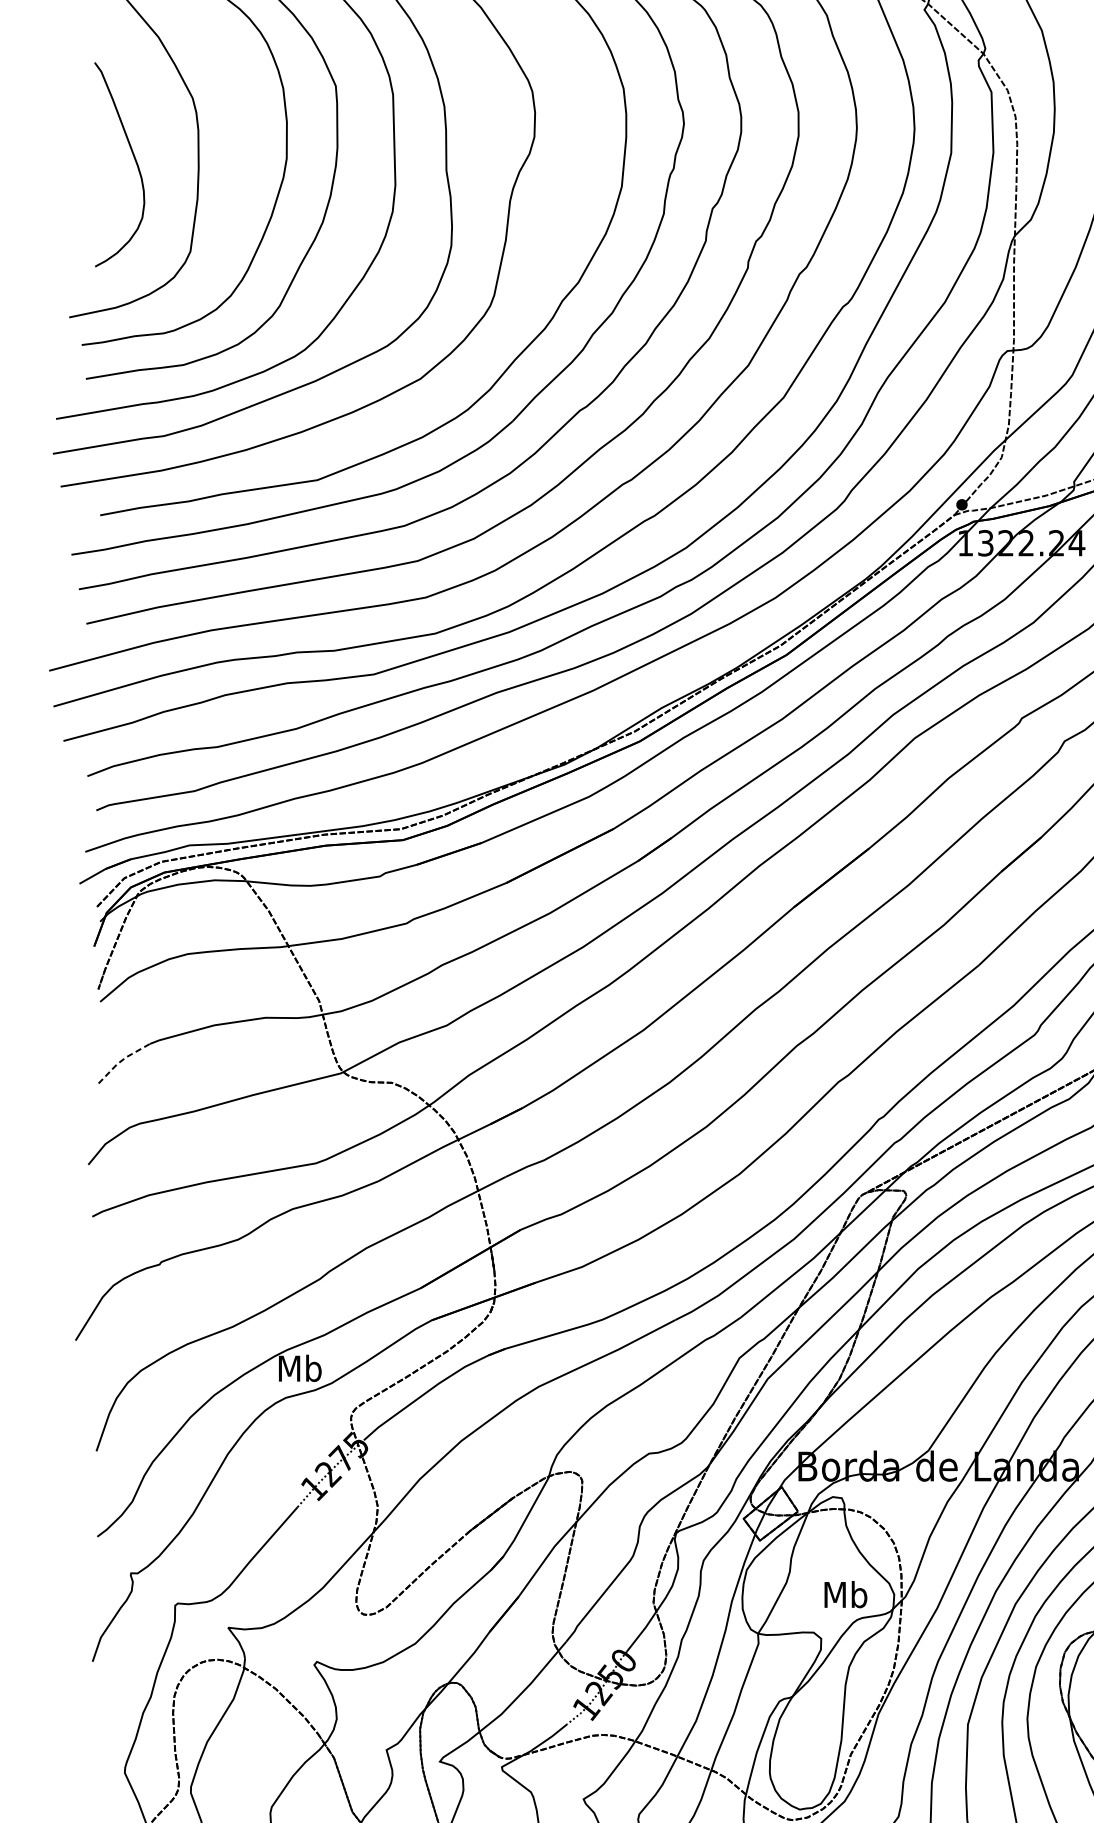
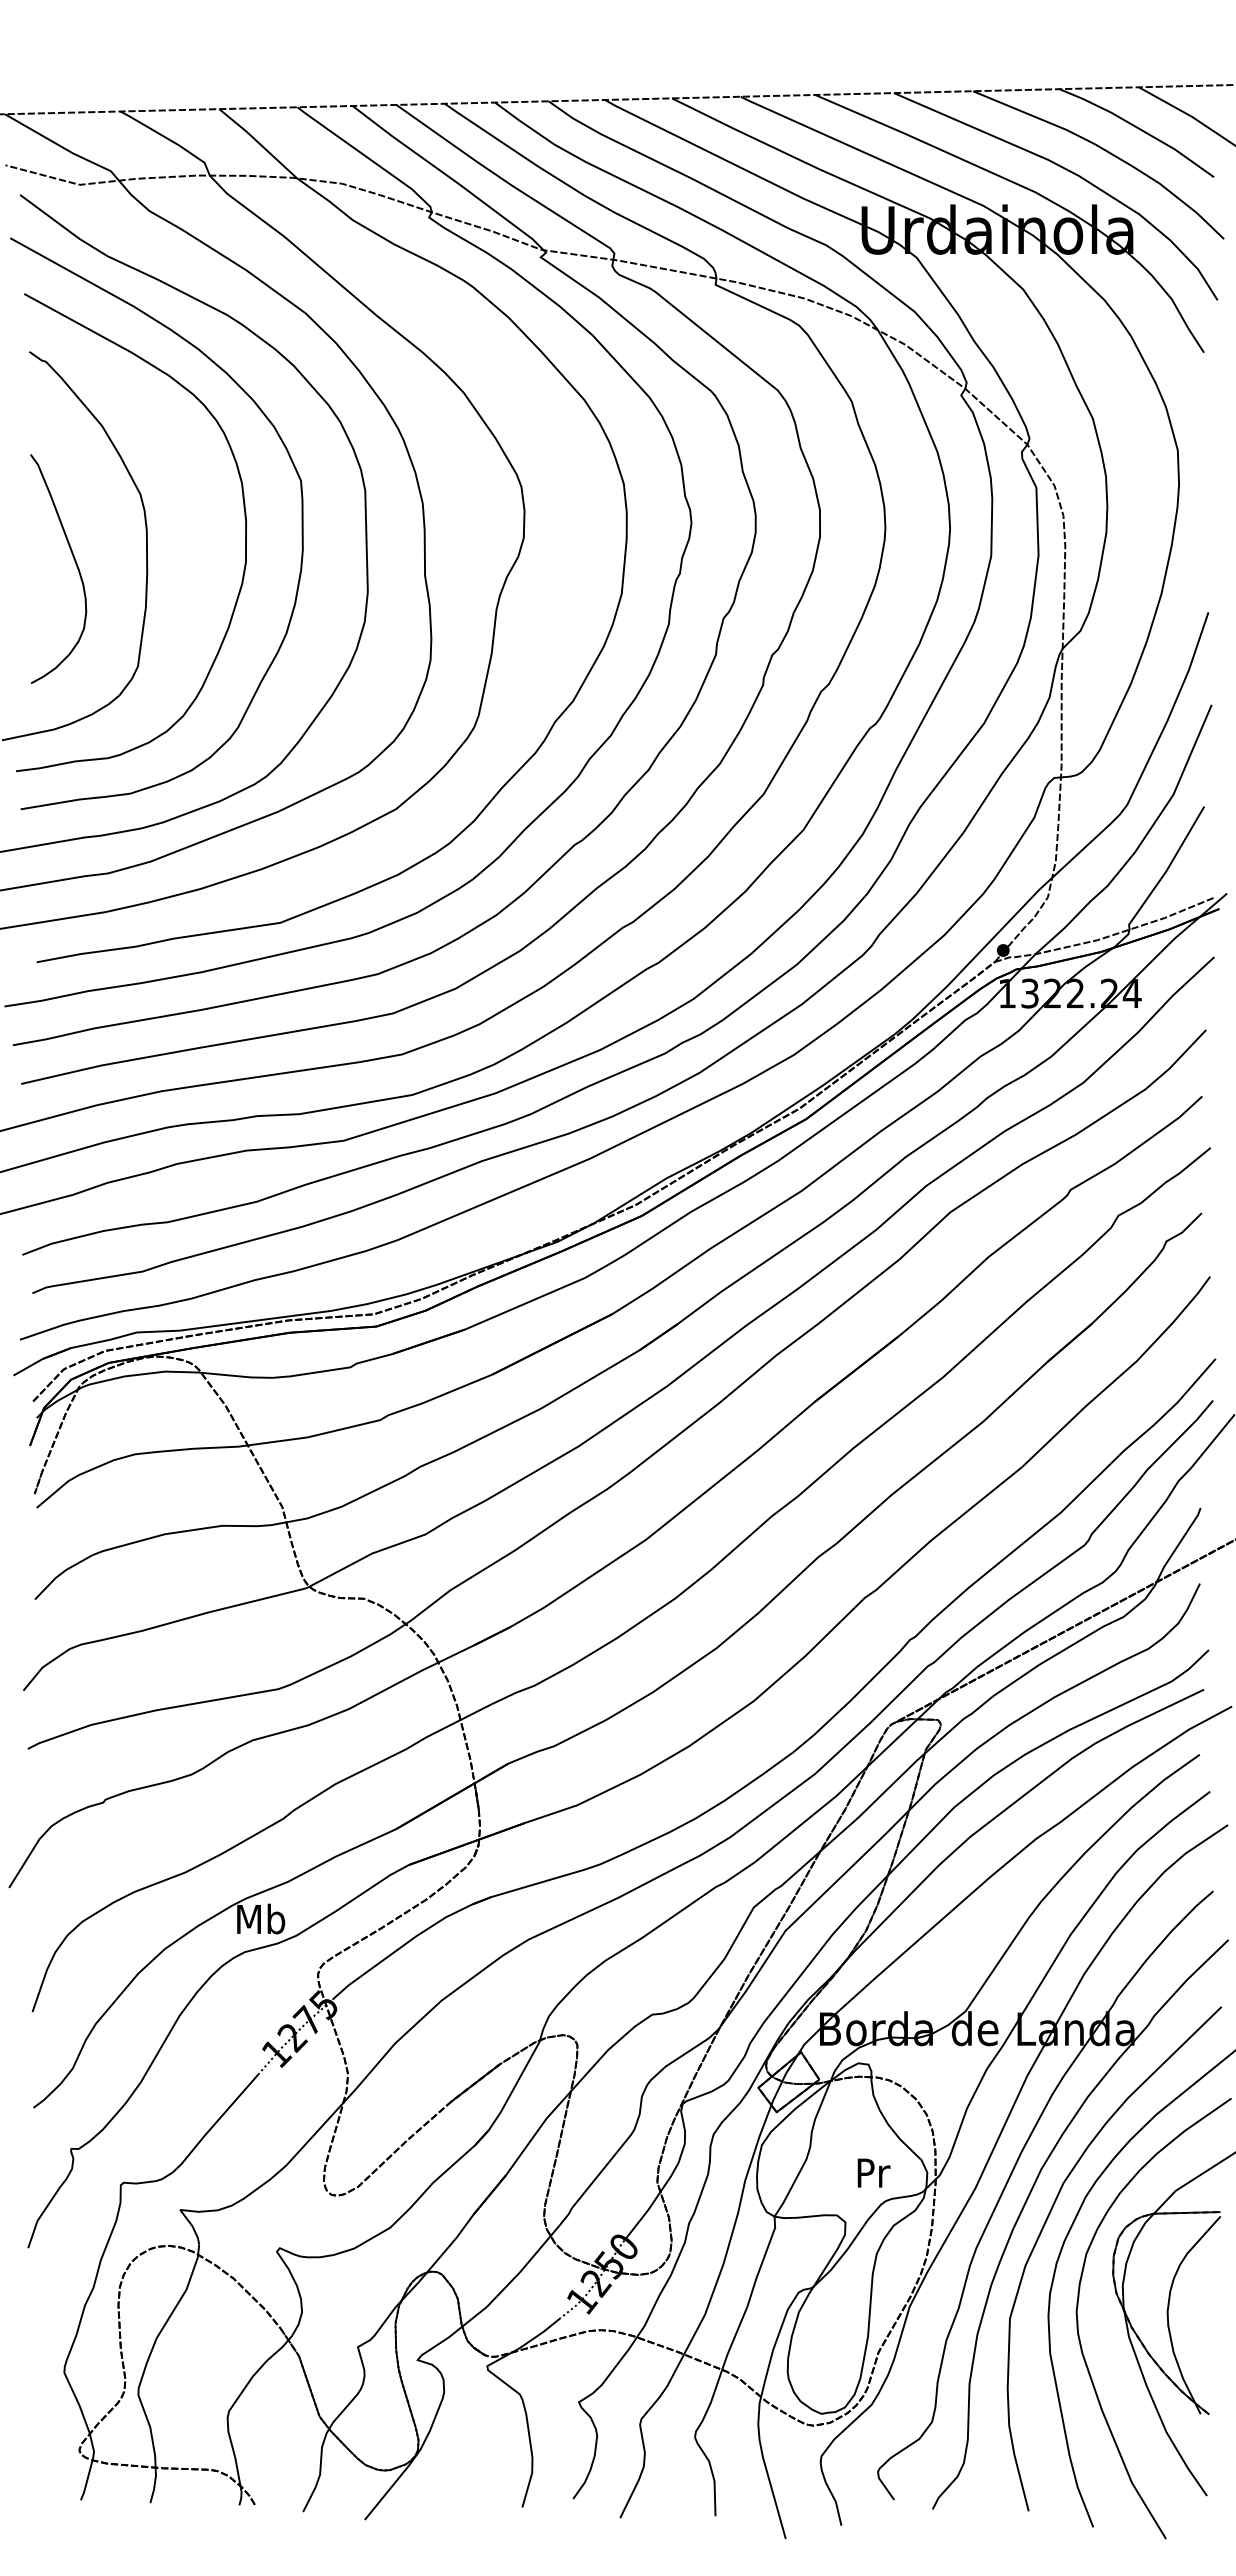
line: (122, 1060) -> (61, 1573), dashed -> solid
text: (846, 1594) -> (873, 2172), Mb -> Pr

